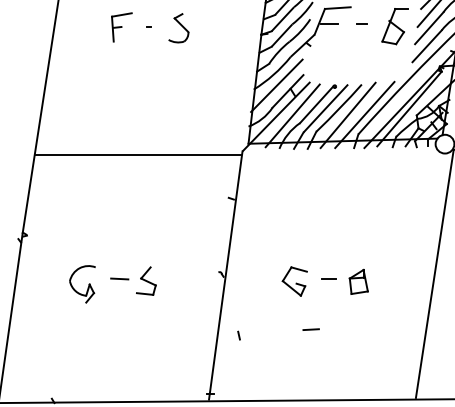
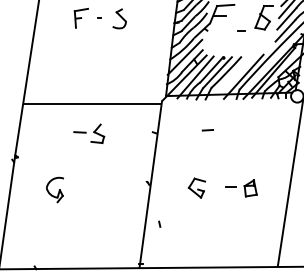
line: (361, 23) -> (241, 30), moved
line: (347, 114) -> (232, 76), removed
part: (133, 280) -> (89, 133), moved
part: (344, 282) -> (241, 188), moved
line: (310, 329) -> (207, 130), moved

